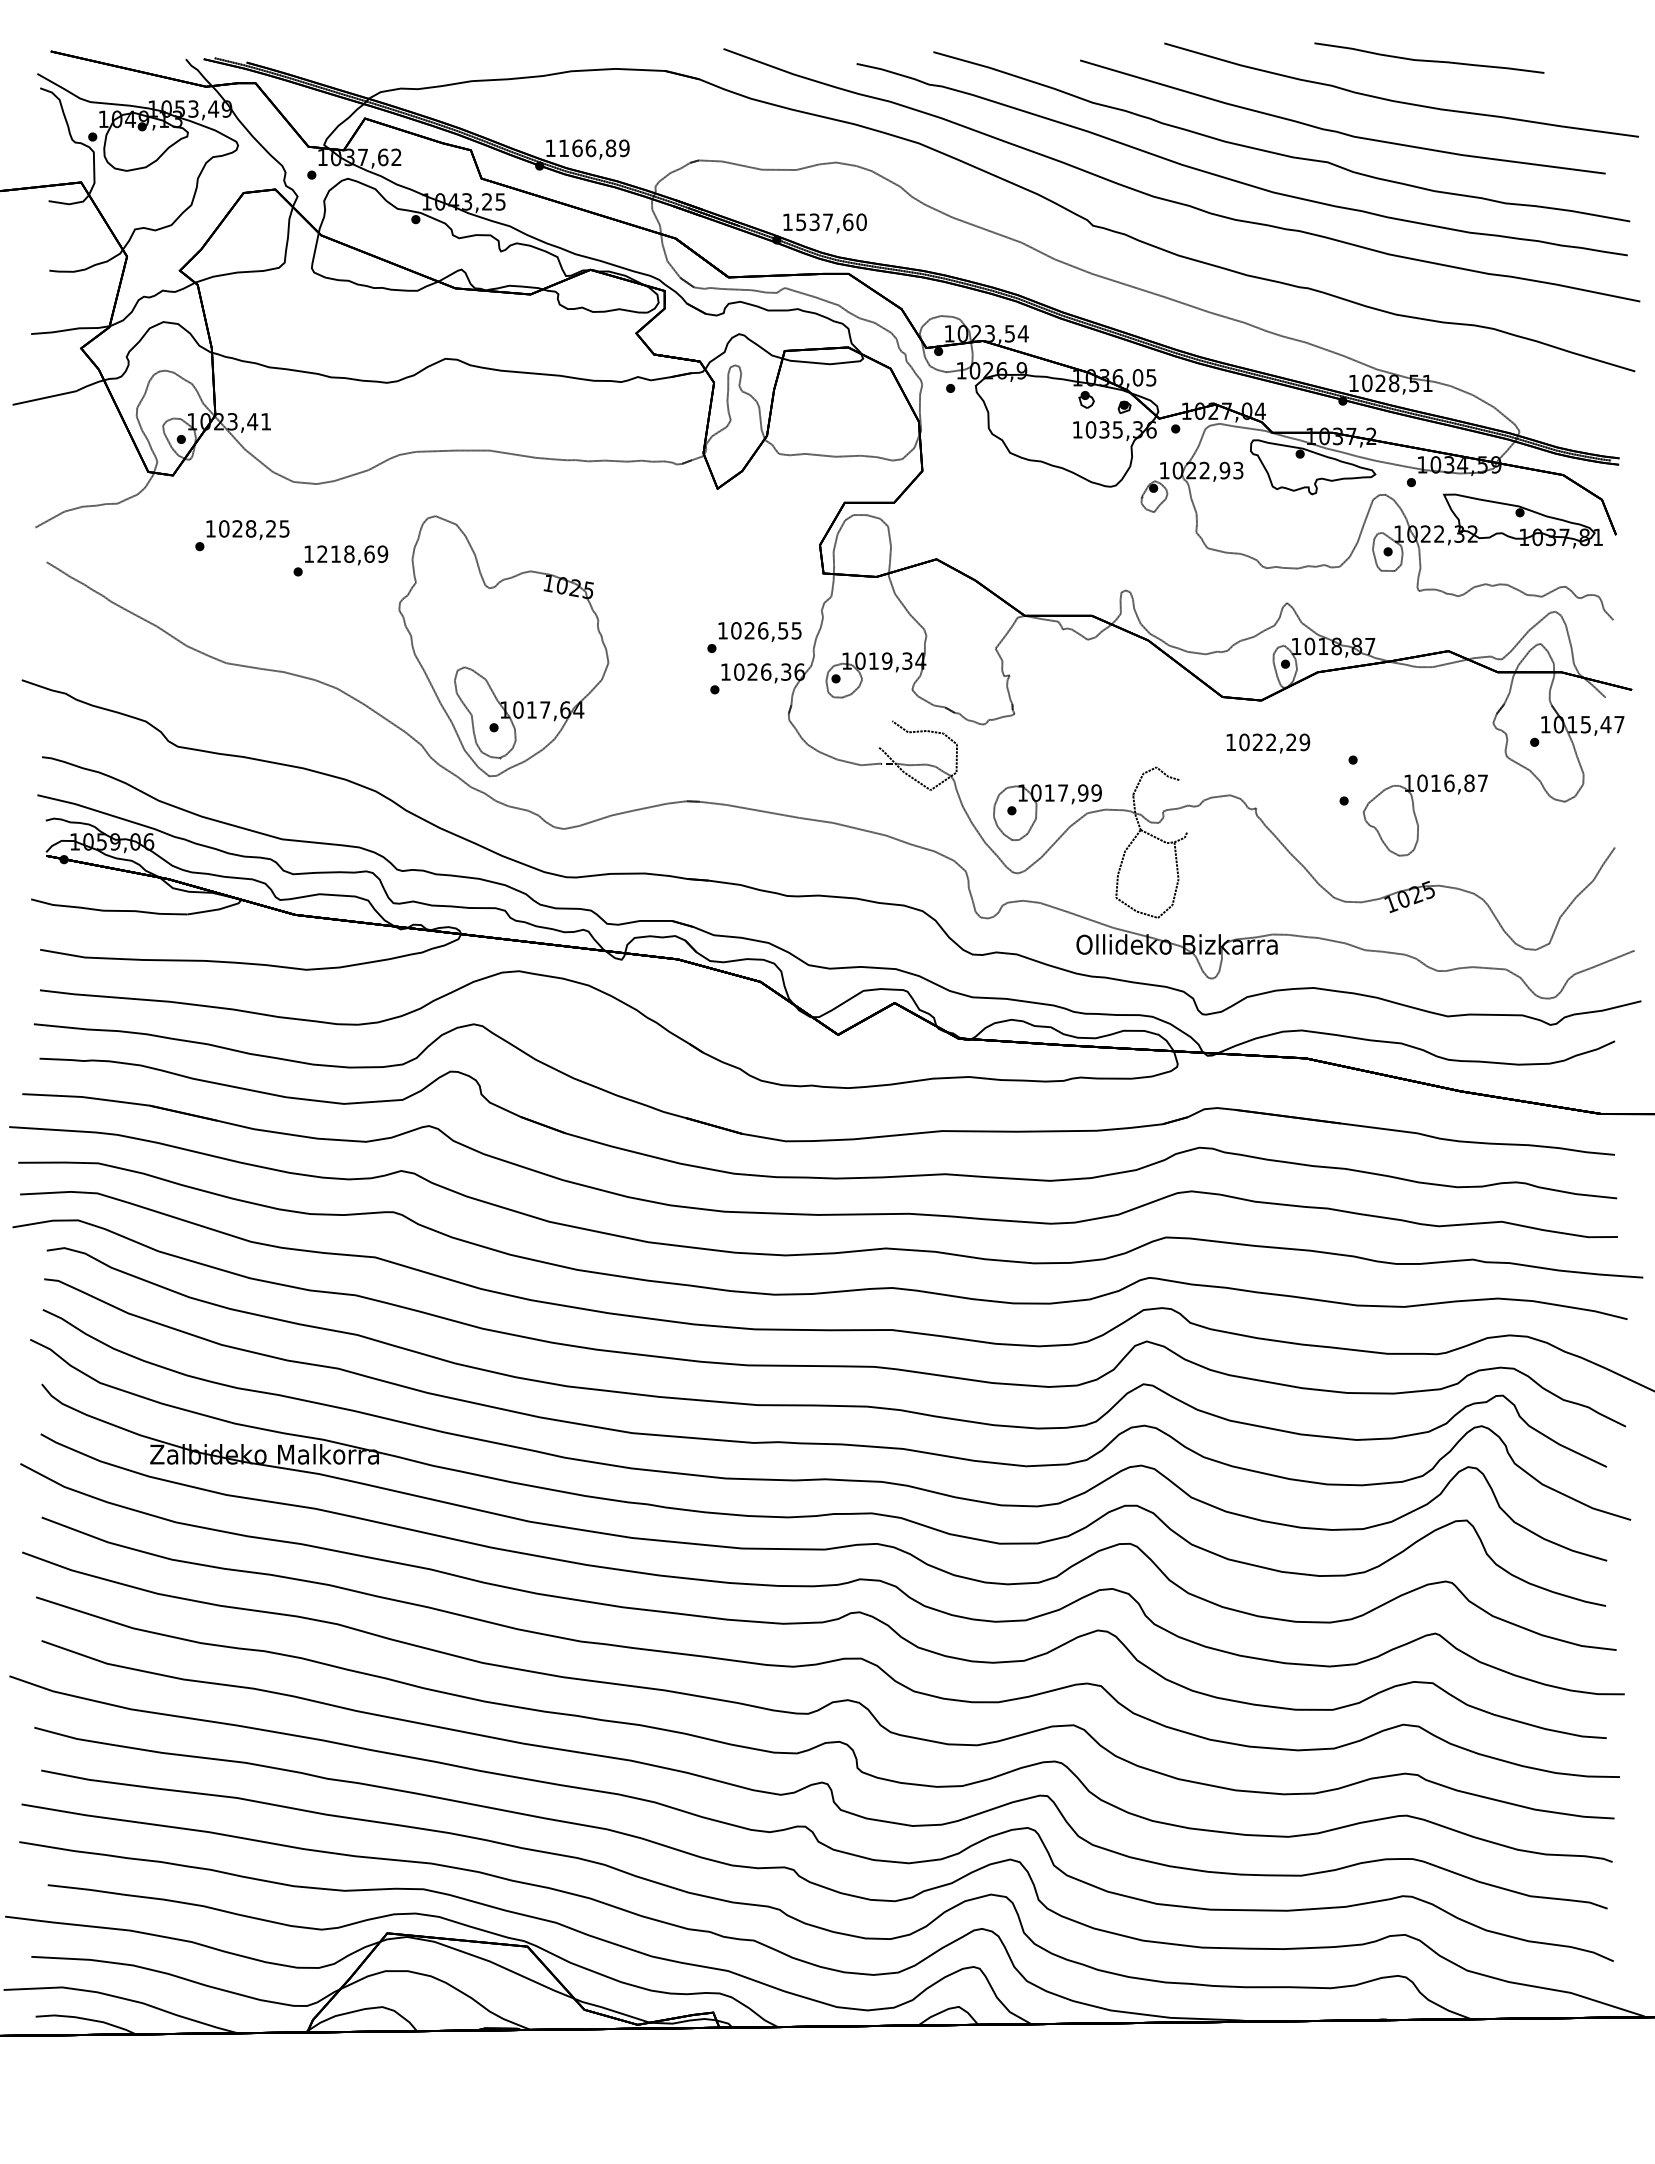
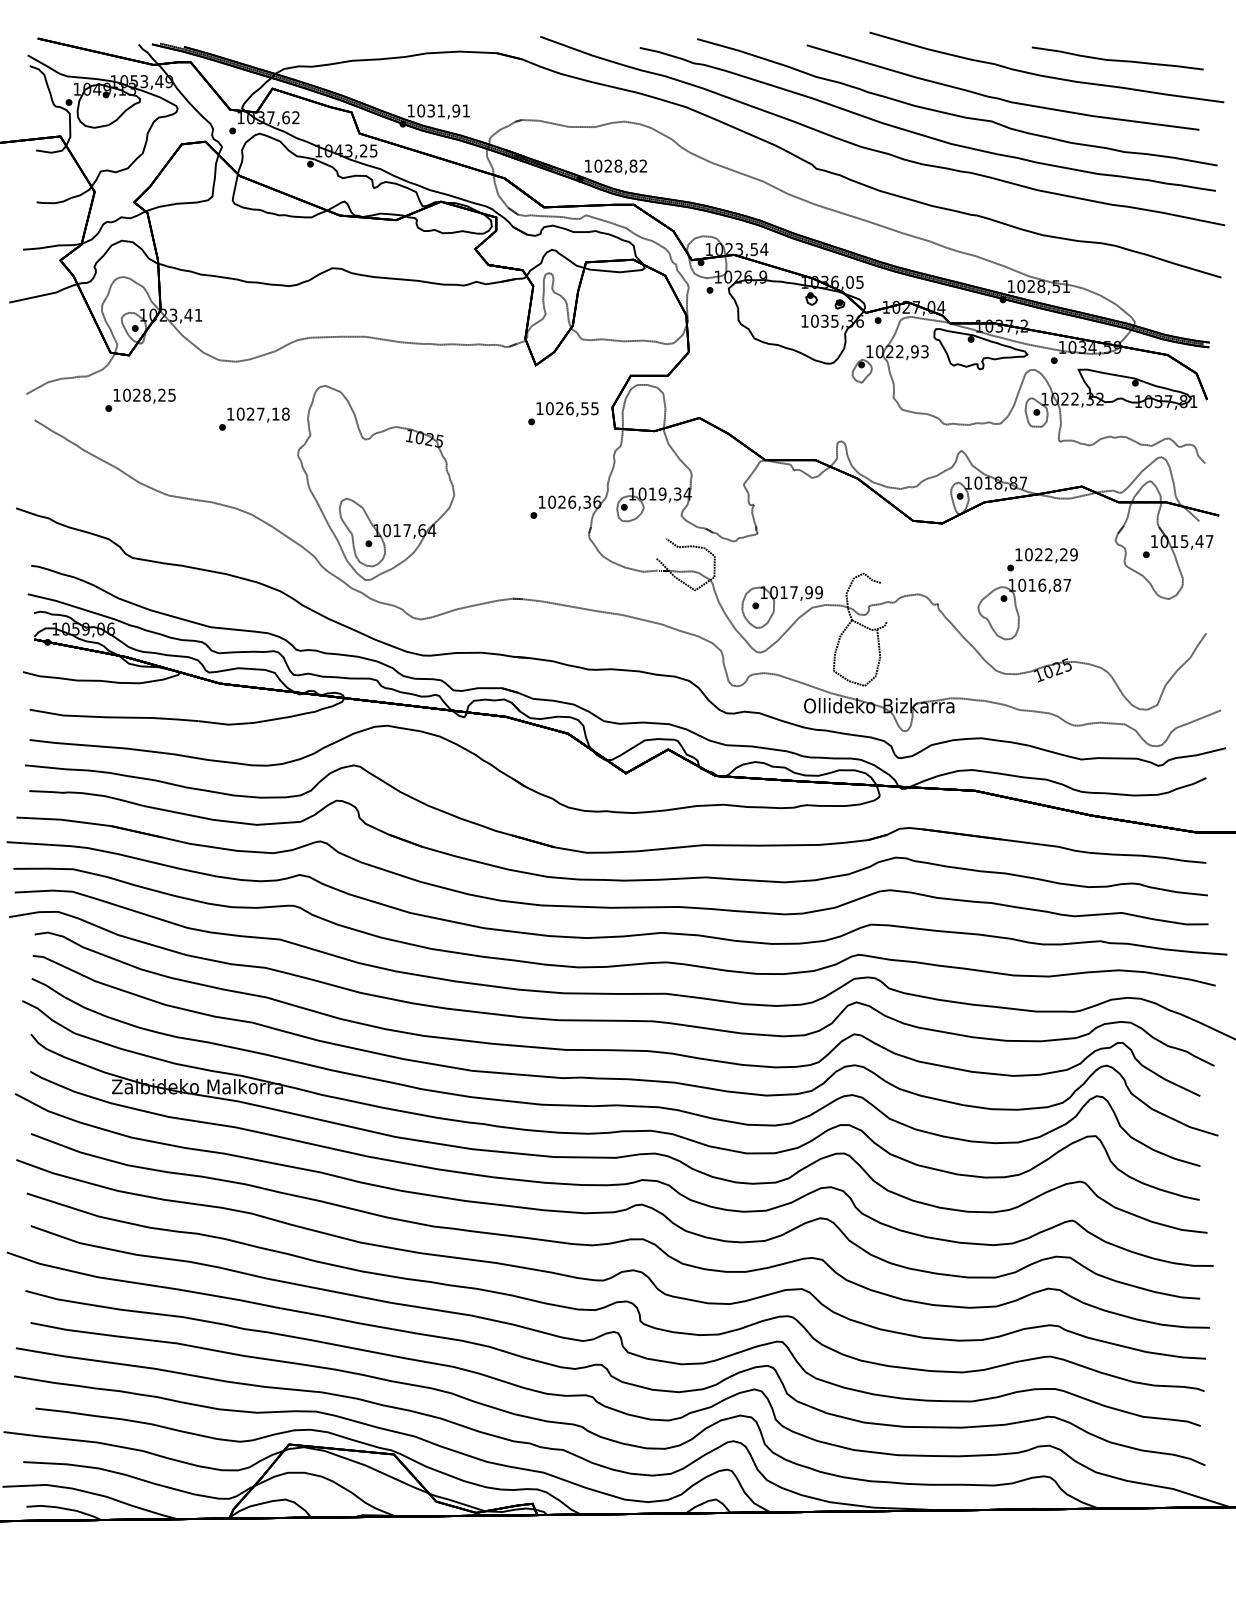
curve: (1429, 60) -> (1117, 60), moved
text: (593, 148) -> (443, 111), 1166,89 -> 1031,91
text: (831, 222) -> (620, 166), 1537,60 -> 1028,82
text: (242, 535) -> (140, 400), moved
text: (352, 553) -> (263, 413), 1218,69 -> 1027,18
text: (754, 637) -> (563, 413), moved
text: (1268, 743) -> (1046, 555), moved
part: (1417, 819) -> (1018, 612), moved

